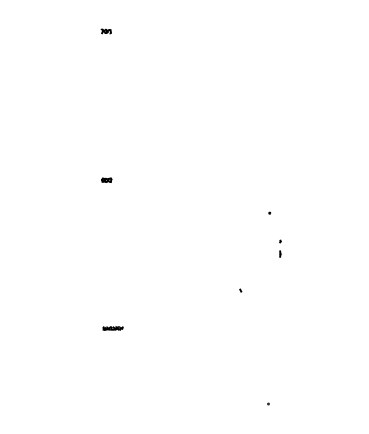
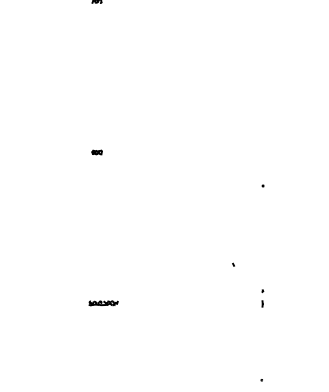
part: (280, 248) -> (262, 298), moved
part: (112, 328) -> (103, 303), size x1.43

